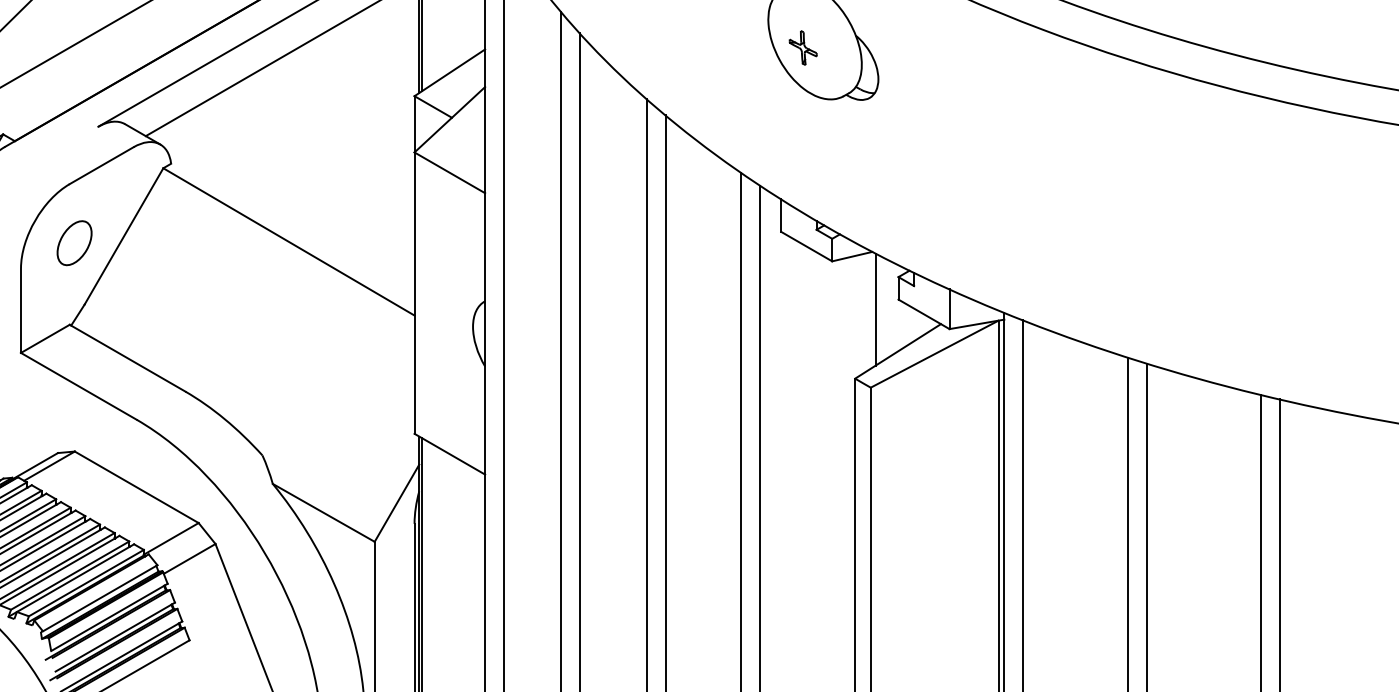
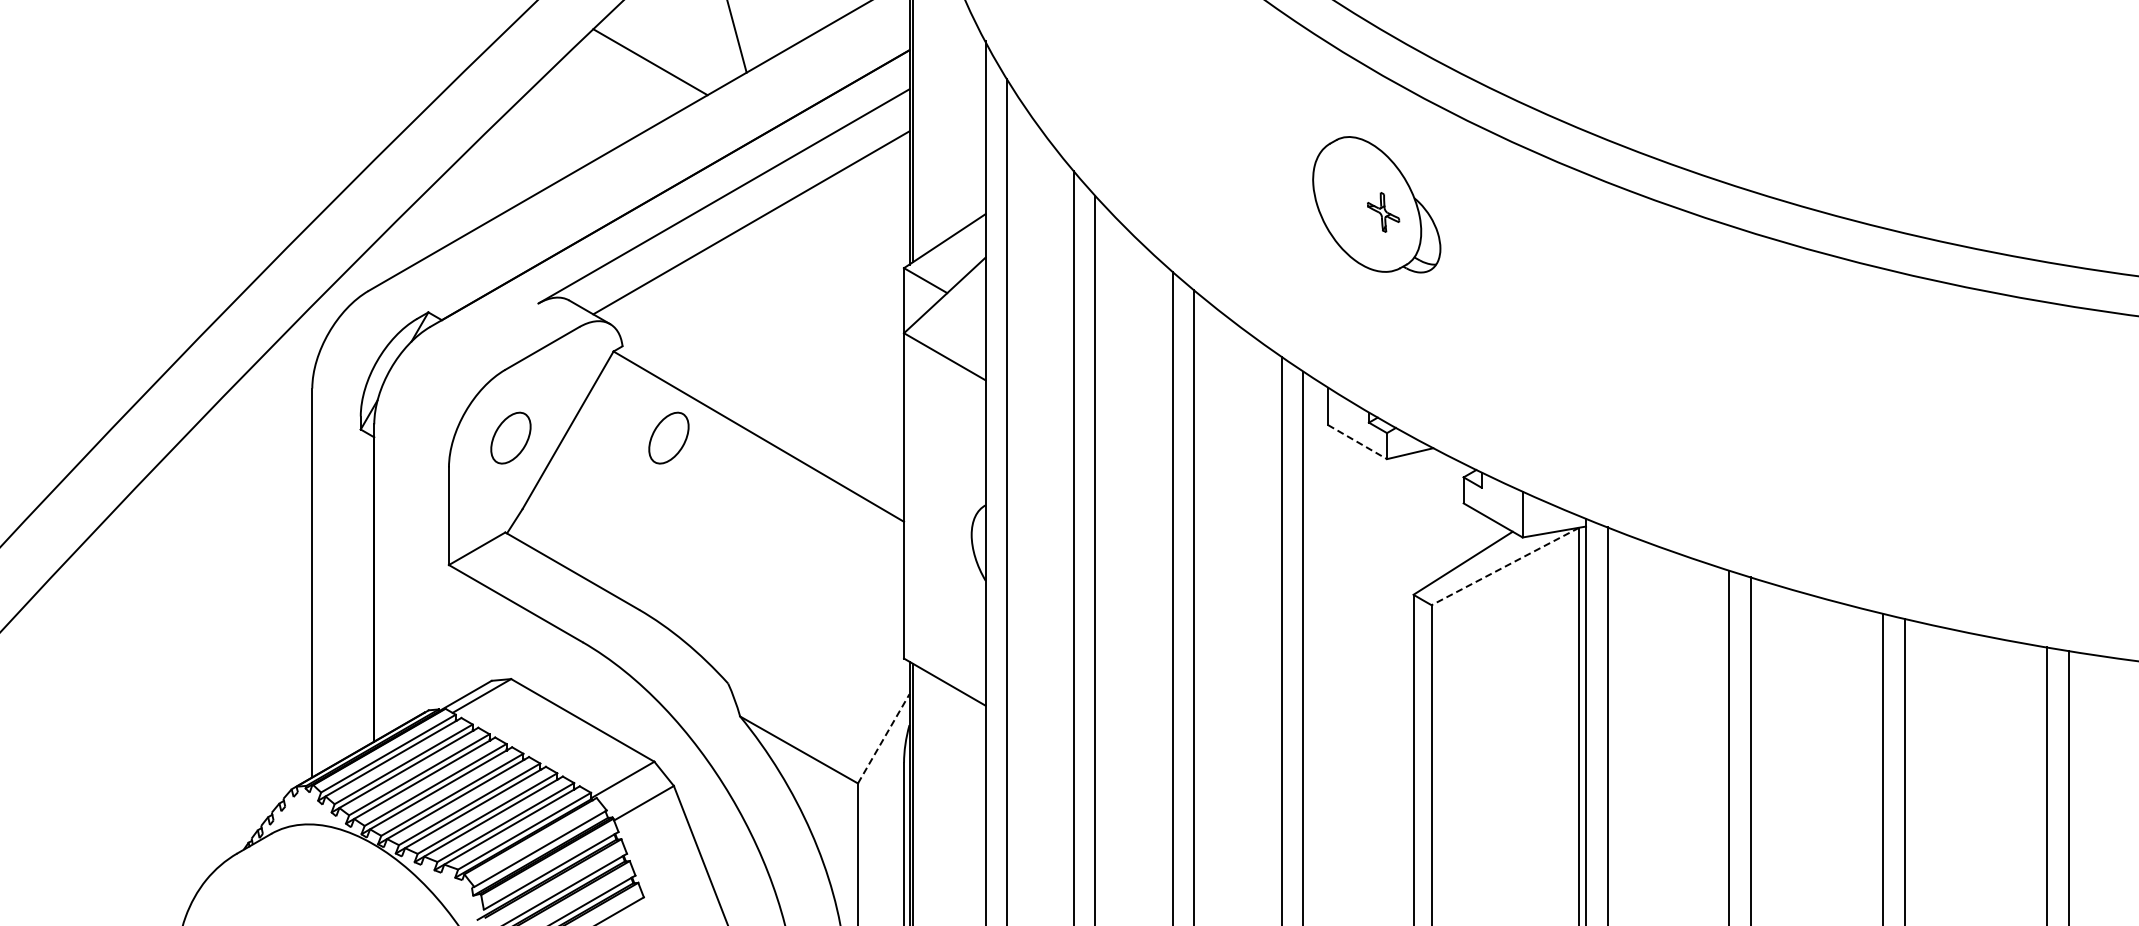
part: (803, 48) -> (1383, 212), moved
part: (210, 242) -> (668, 437), added
line: (806, 246) -> (1357, 442), solid -> dashed
line: (875, 309) -> (1437, 514), removed
line: (934, 354) -> (1505, 566), solid -> dashed
line: (396, 502) -> (883, 738), solid -> dashed

